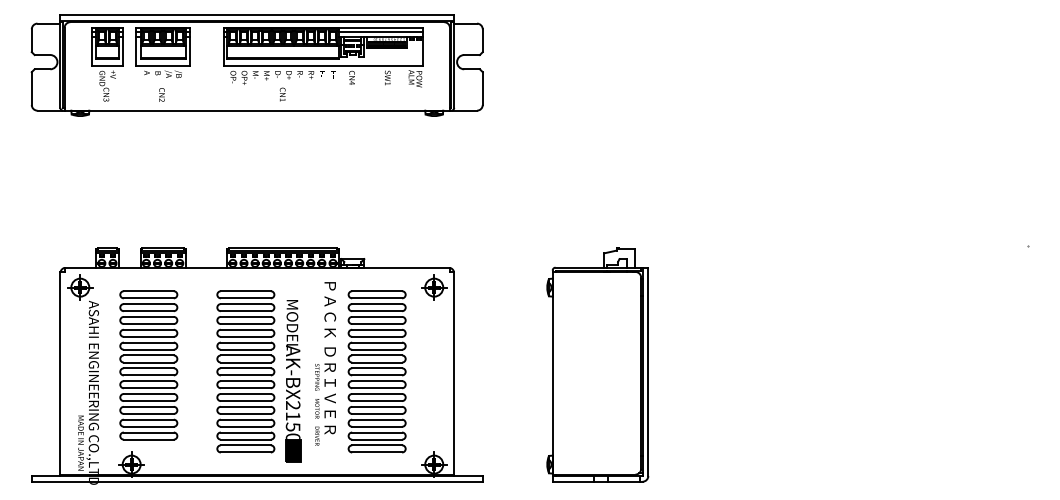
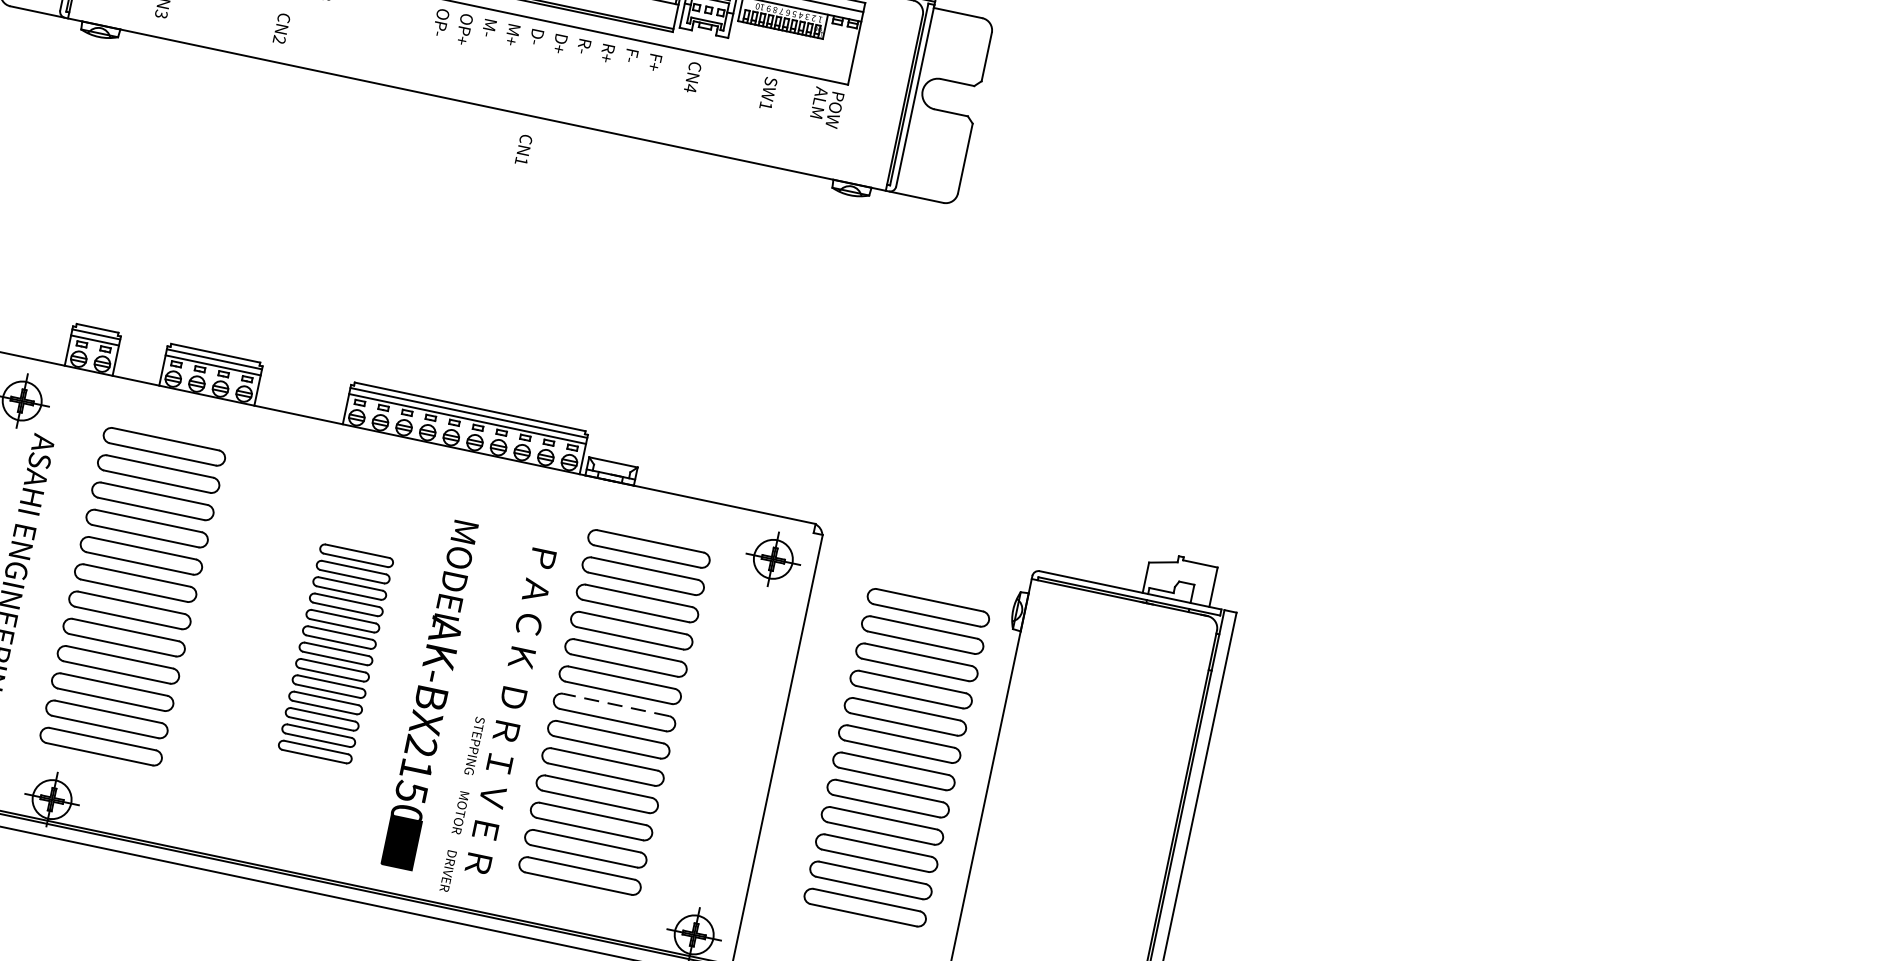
text: (282, 94) -> (523, 149), moved
text: (325, 363) -> (498, 720), moved
part: (508, 365) -> (896, 757), added
line: (377, 368) -> (616, 705), solid -> dashed
part: (245, 371) -> (335, 652), size x0.6

